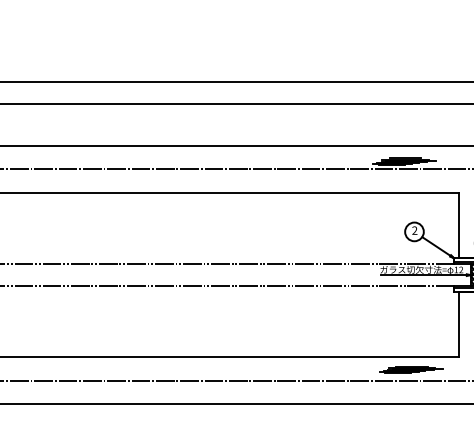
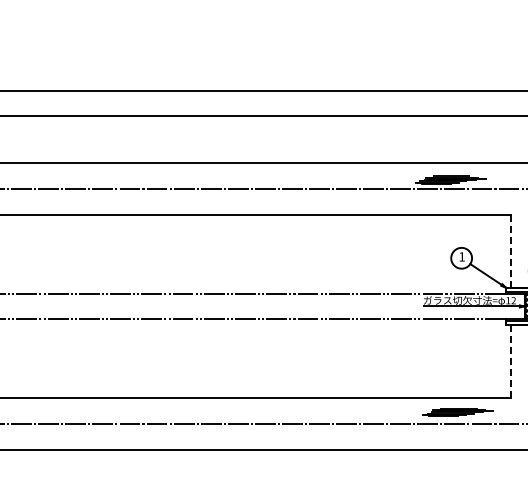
line: (459, 224) -> (511, 250), solid -> dashed
text: (414, 230) -> (461, 256), 2 -> 1
line: (459, 325) -> (511, 362), solid -> dashed

